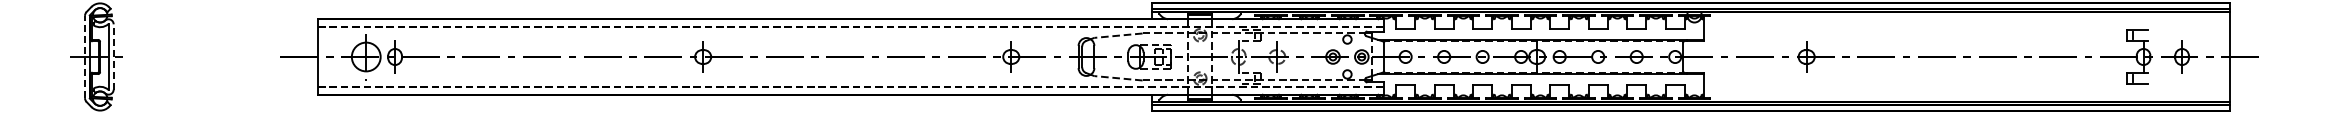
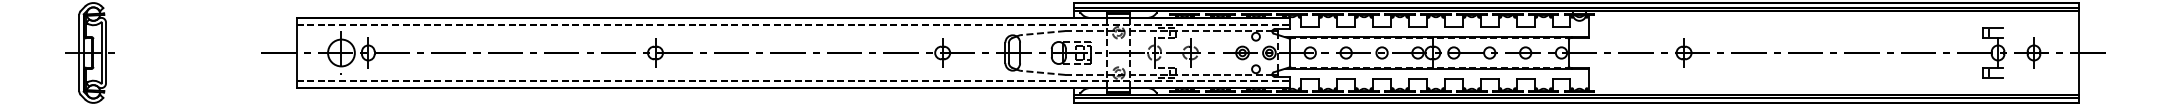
line: (85, 56) -> (79, 52), dashed -> solid
line: (113, 56) -> (105, 52), dashed -> solid

